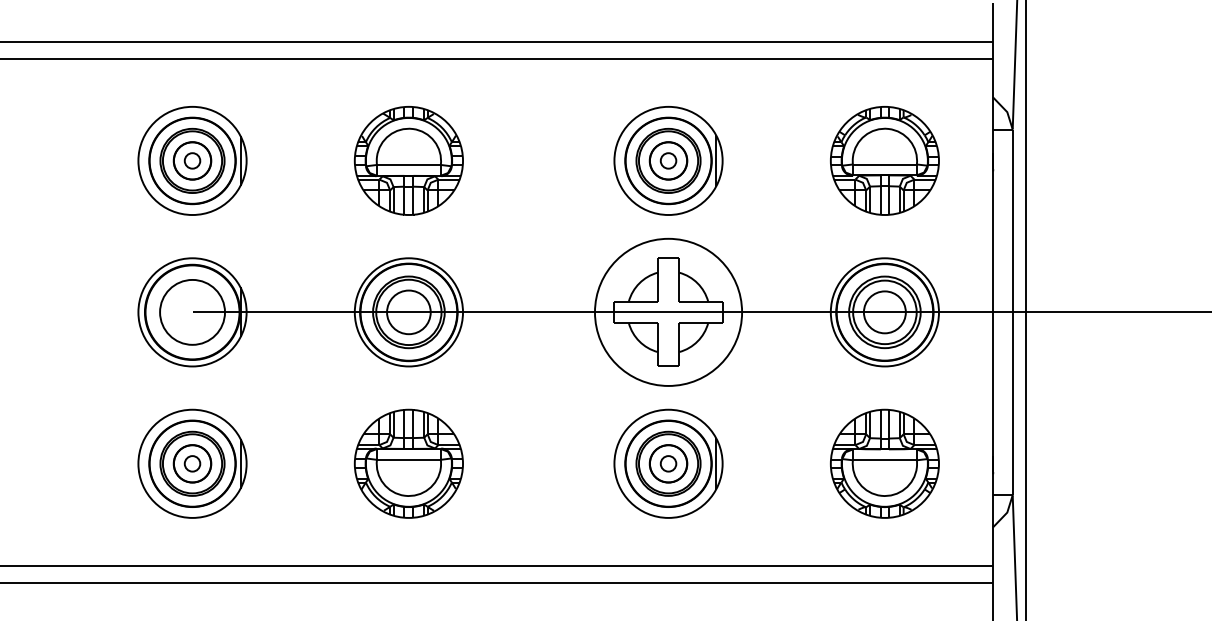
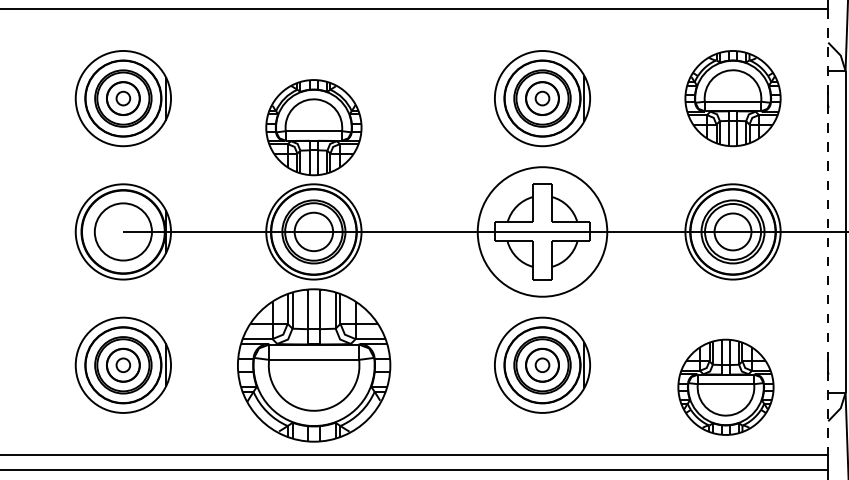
part: (408, 160) -> (313, 127), moved
line: (993, 312) -> (828, 232), solid -> dashed
part: (408, 463) -> (313, 365), size x1.6
part: (884, 463) -> (725, 387), moved

